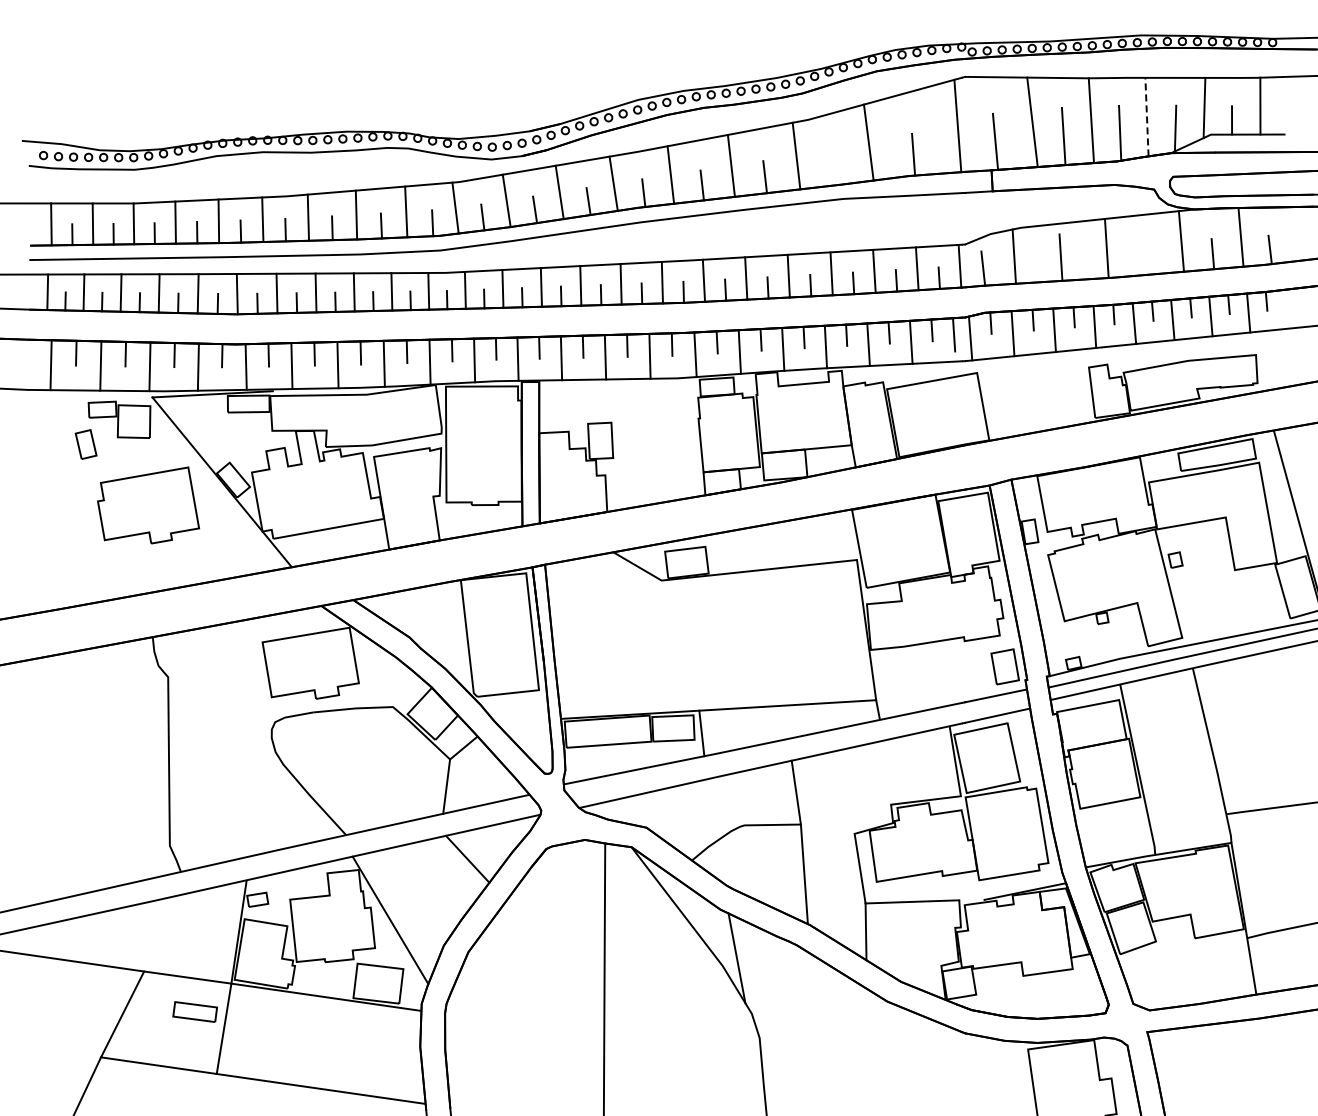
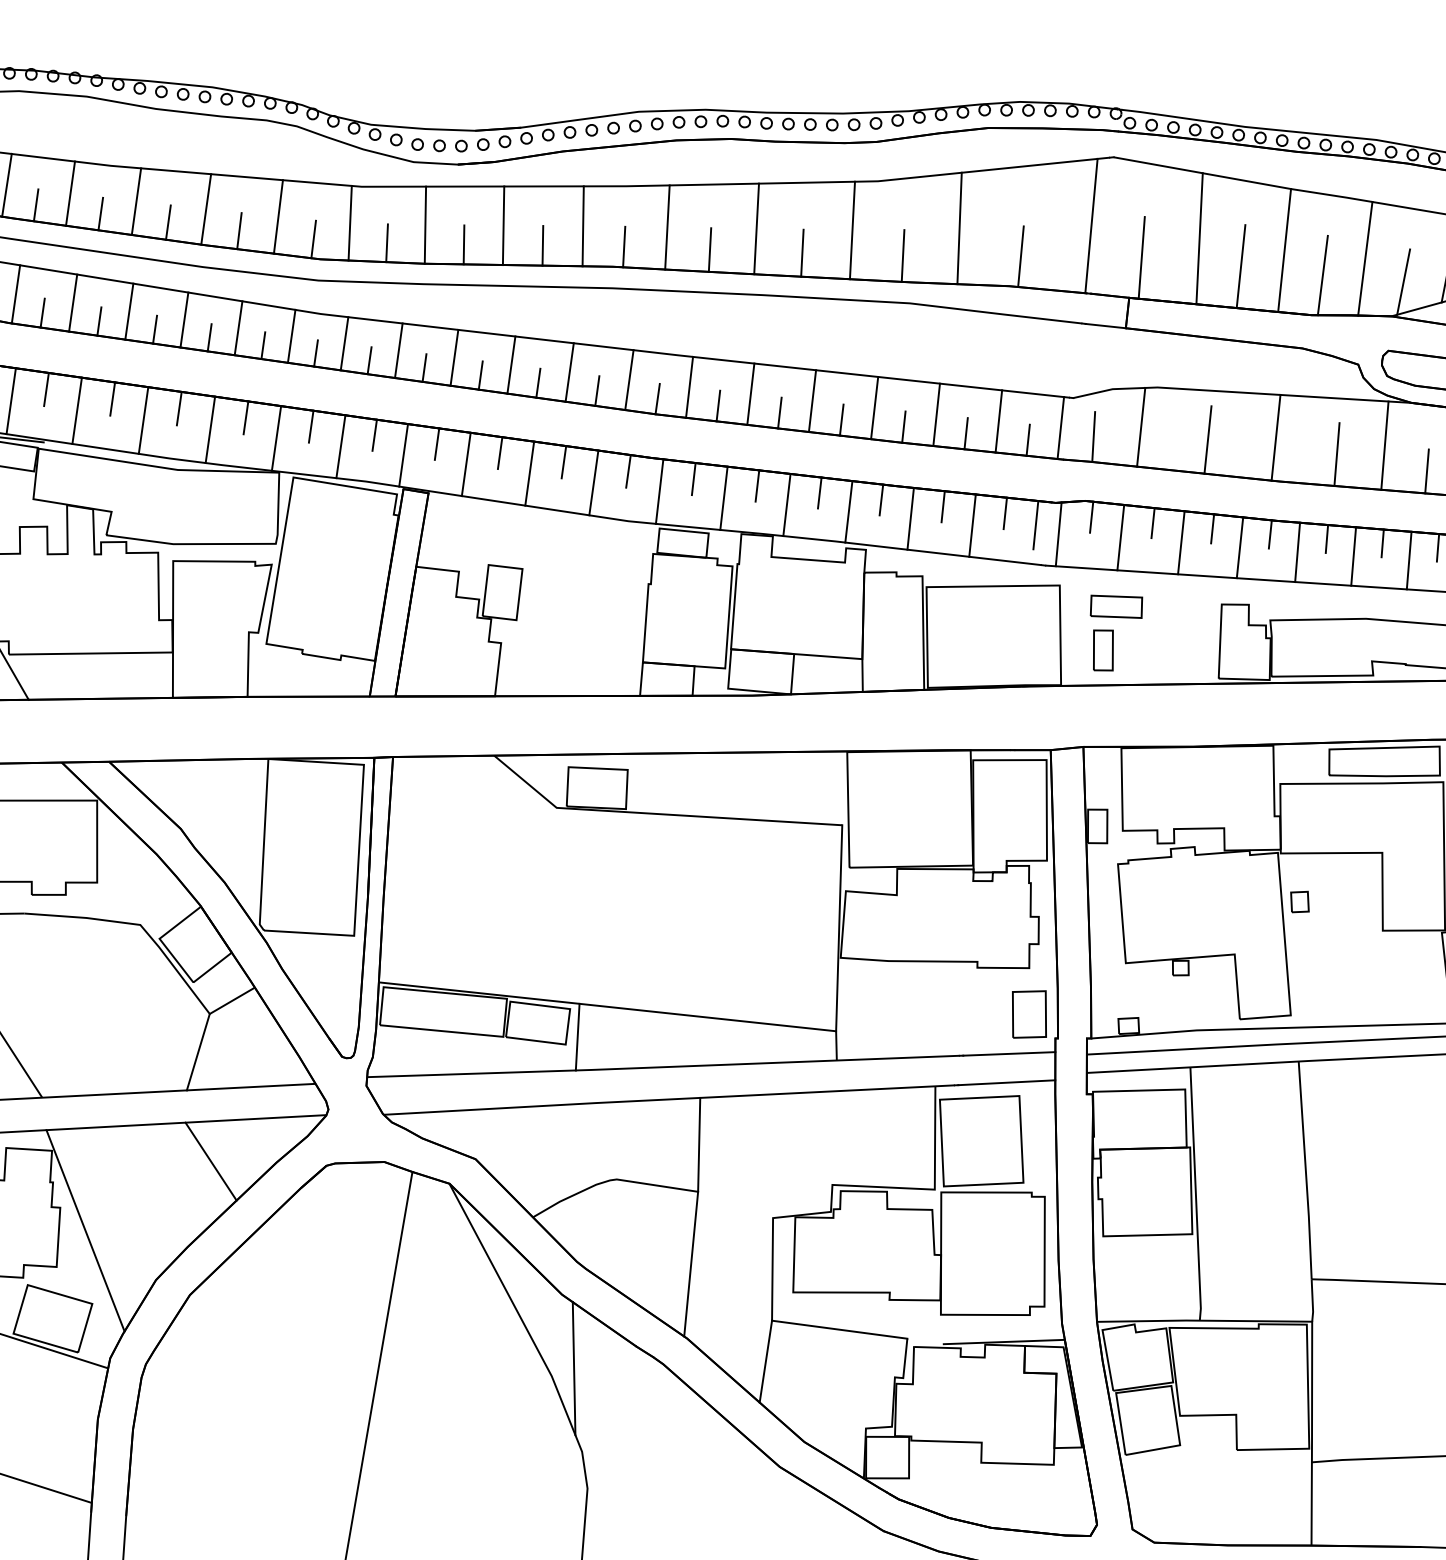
line: (1146, 116) -> (1364, 257), dashed -> solid
line: (833, 167) -> (902, 255), added
line: (1149, 252) -> (1336, 453), added
part: (1017, 398) -> (1111, 631), added

